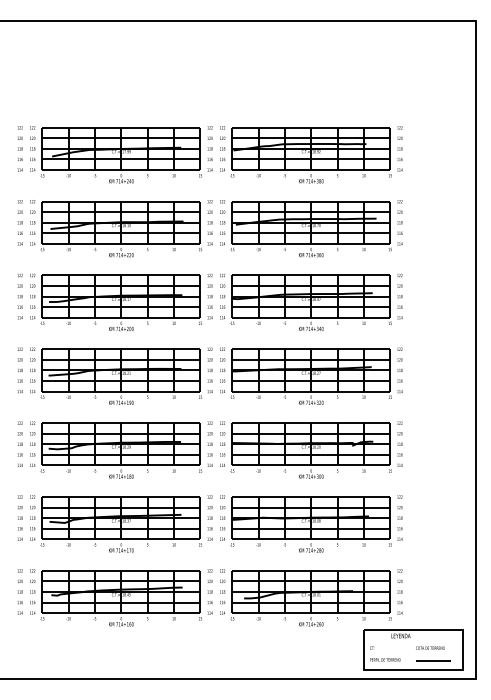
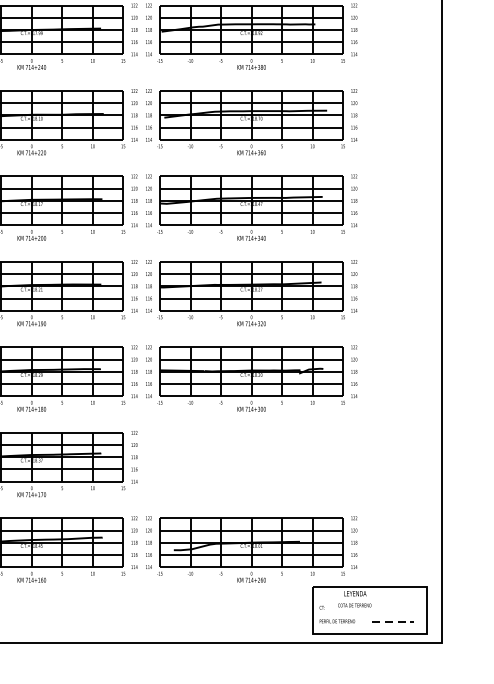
part: (311, 523) -> (251, 463), removed
text: (430, 647) -> (354, 604), moved
line: (433, 660) -> (393, 622), solid -> dashed

